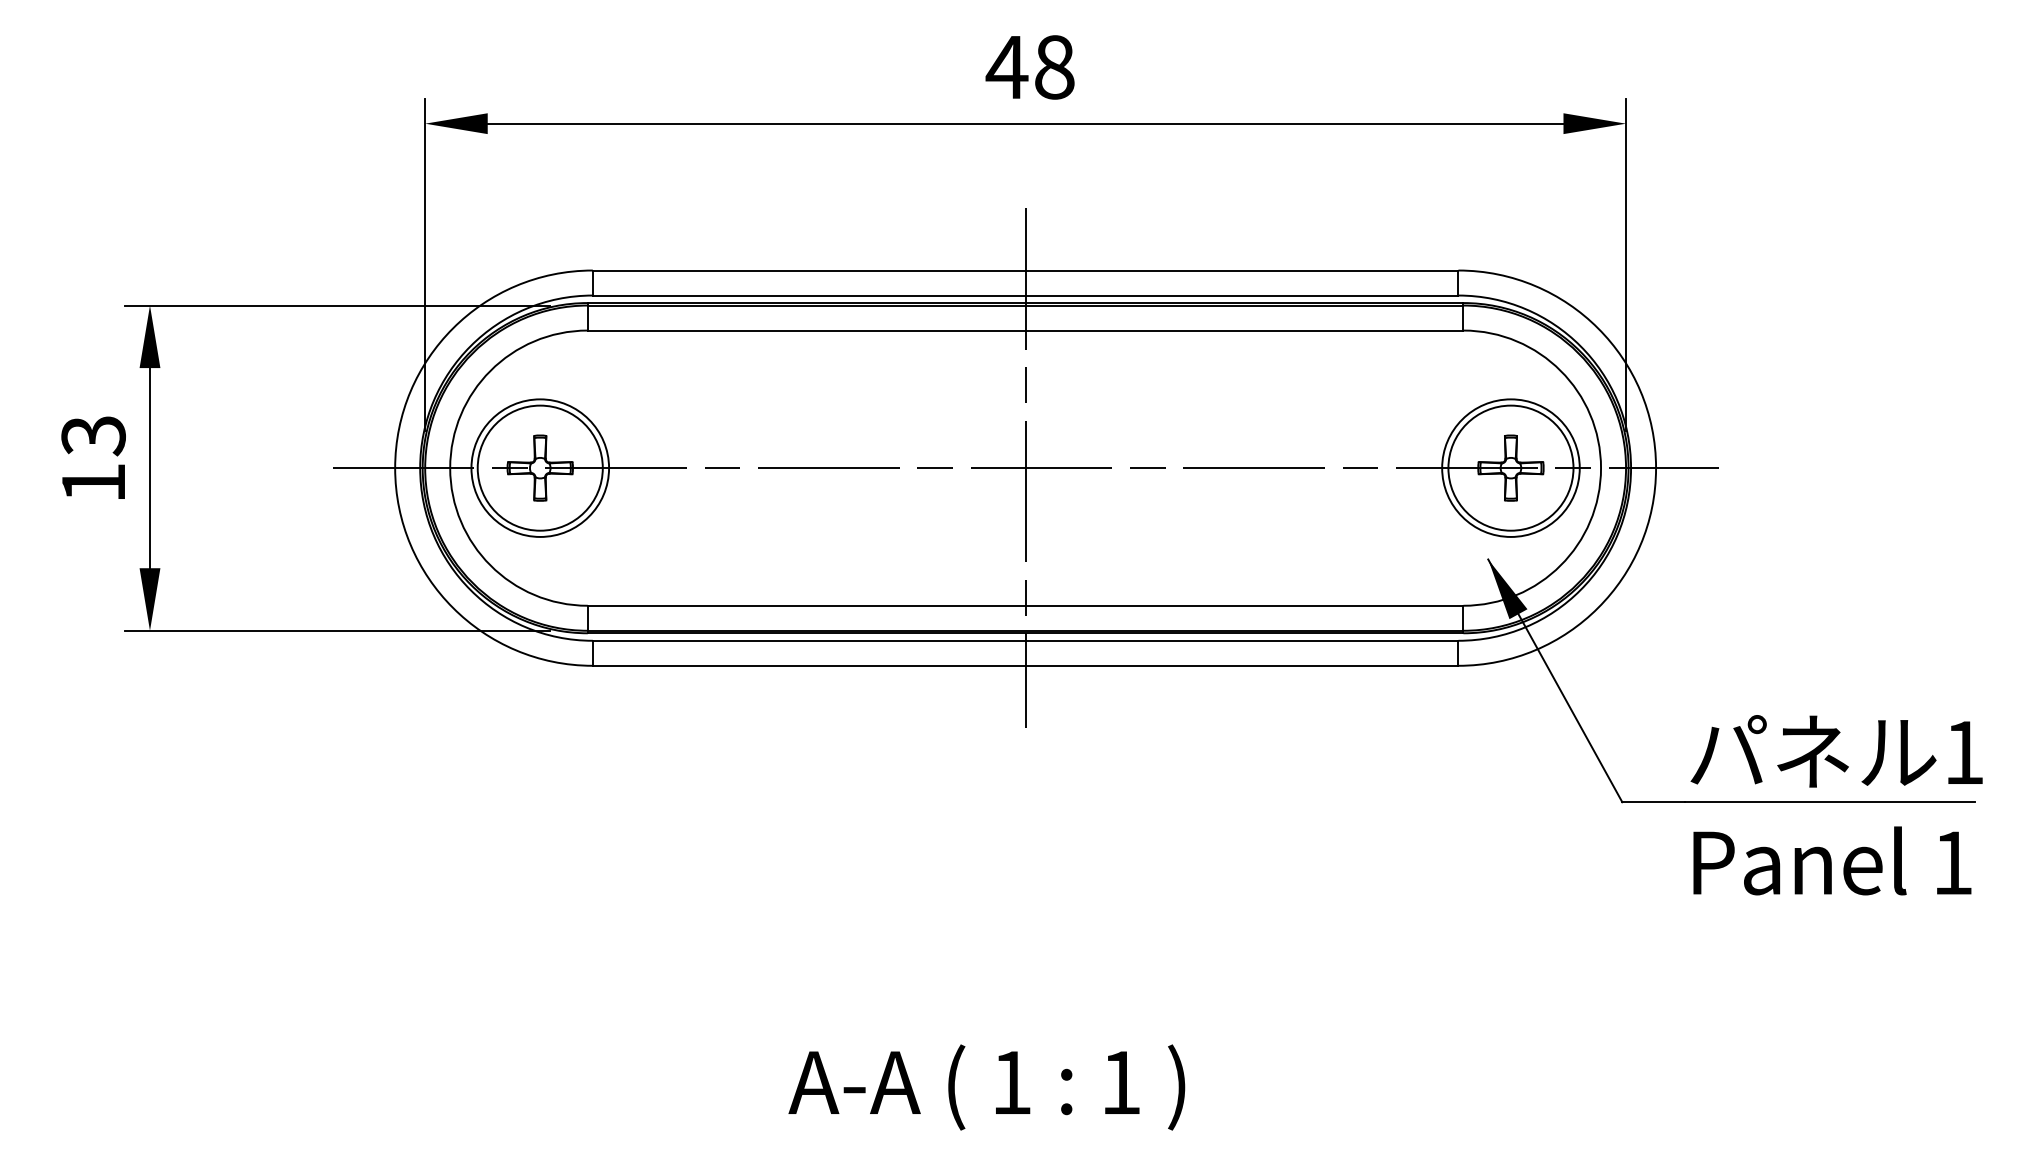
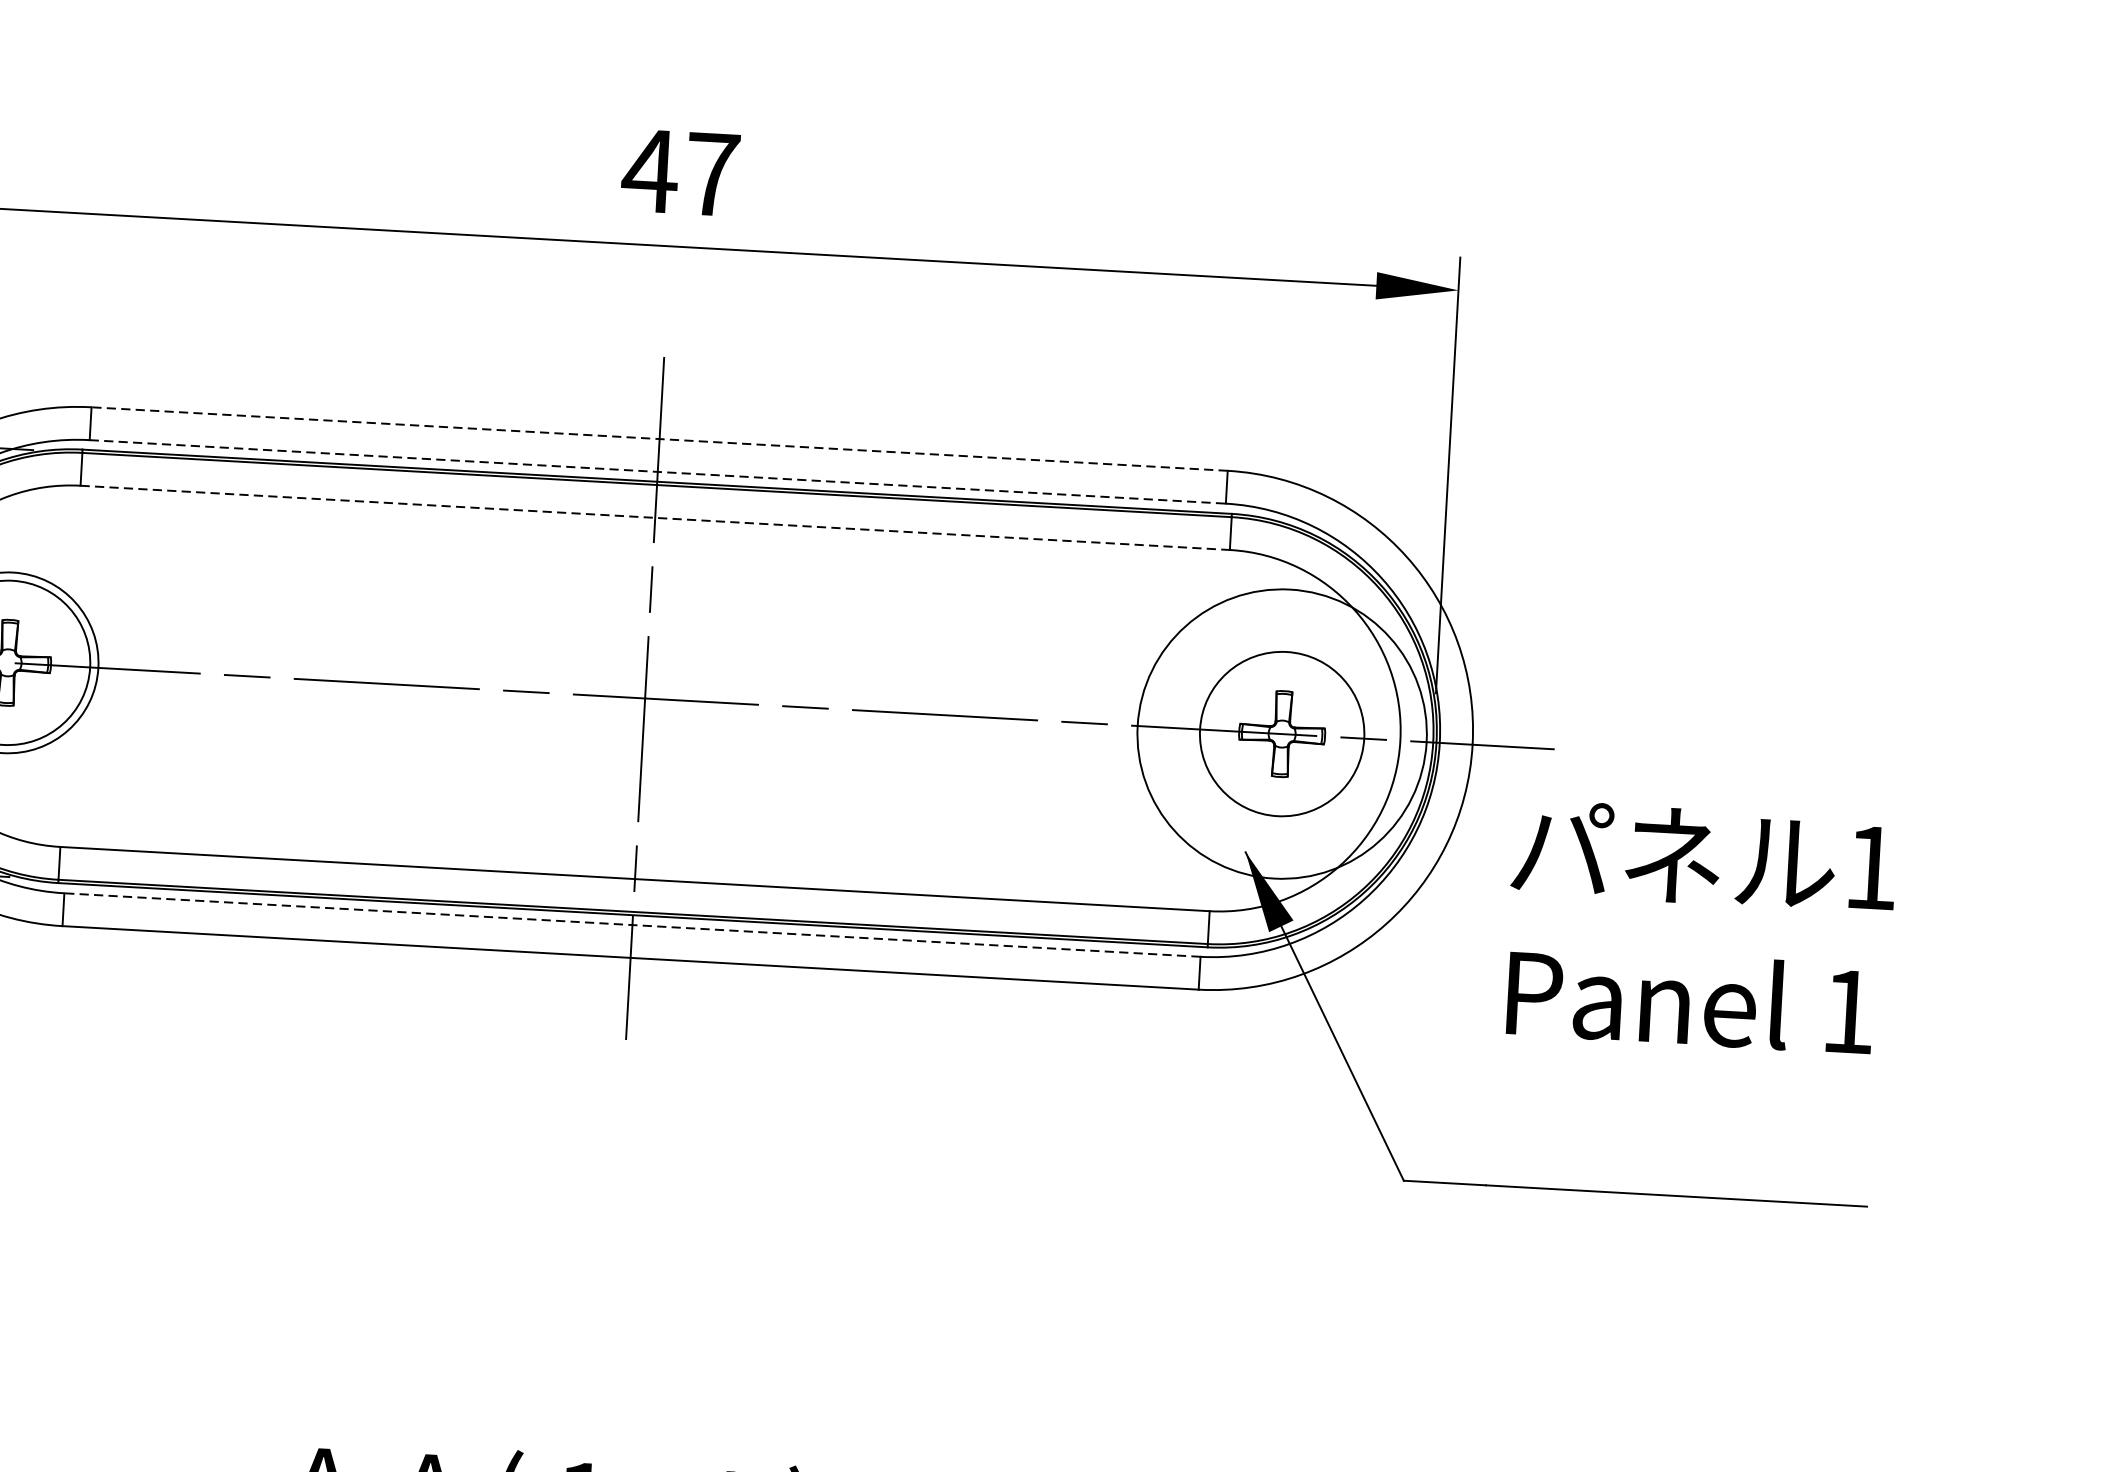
text: (1054, 67) -> (712, 174), 48 -> 47
line: (1025, 270) -> (659, 439), solid -> dashed
line: (1025, 295) -> (657, 471), solid -> dashed
line: (1025, 330) -> (655, 517), solid -> dashed
circle: (1510, 467) -> (1281, 733), size x1.6
line: (1025, 640) -> (632, 924), solid -> dashed
text: (1836, 805) -> (1699, 927), moved

